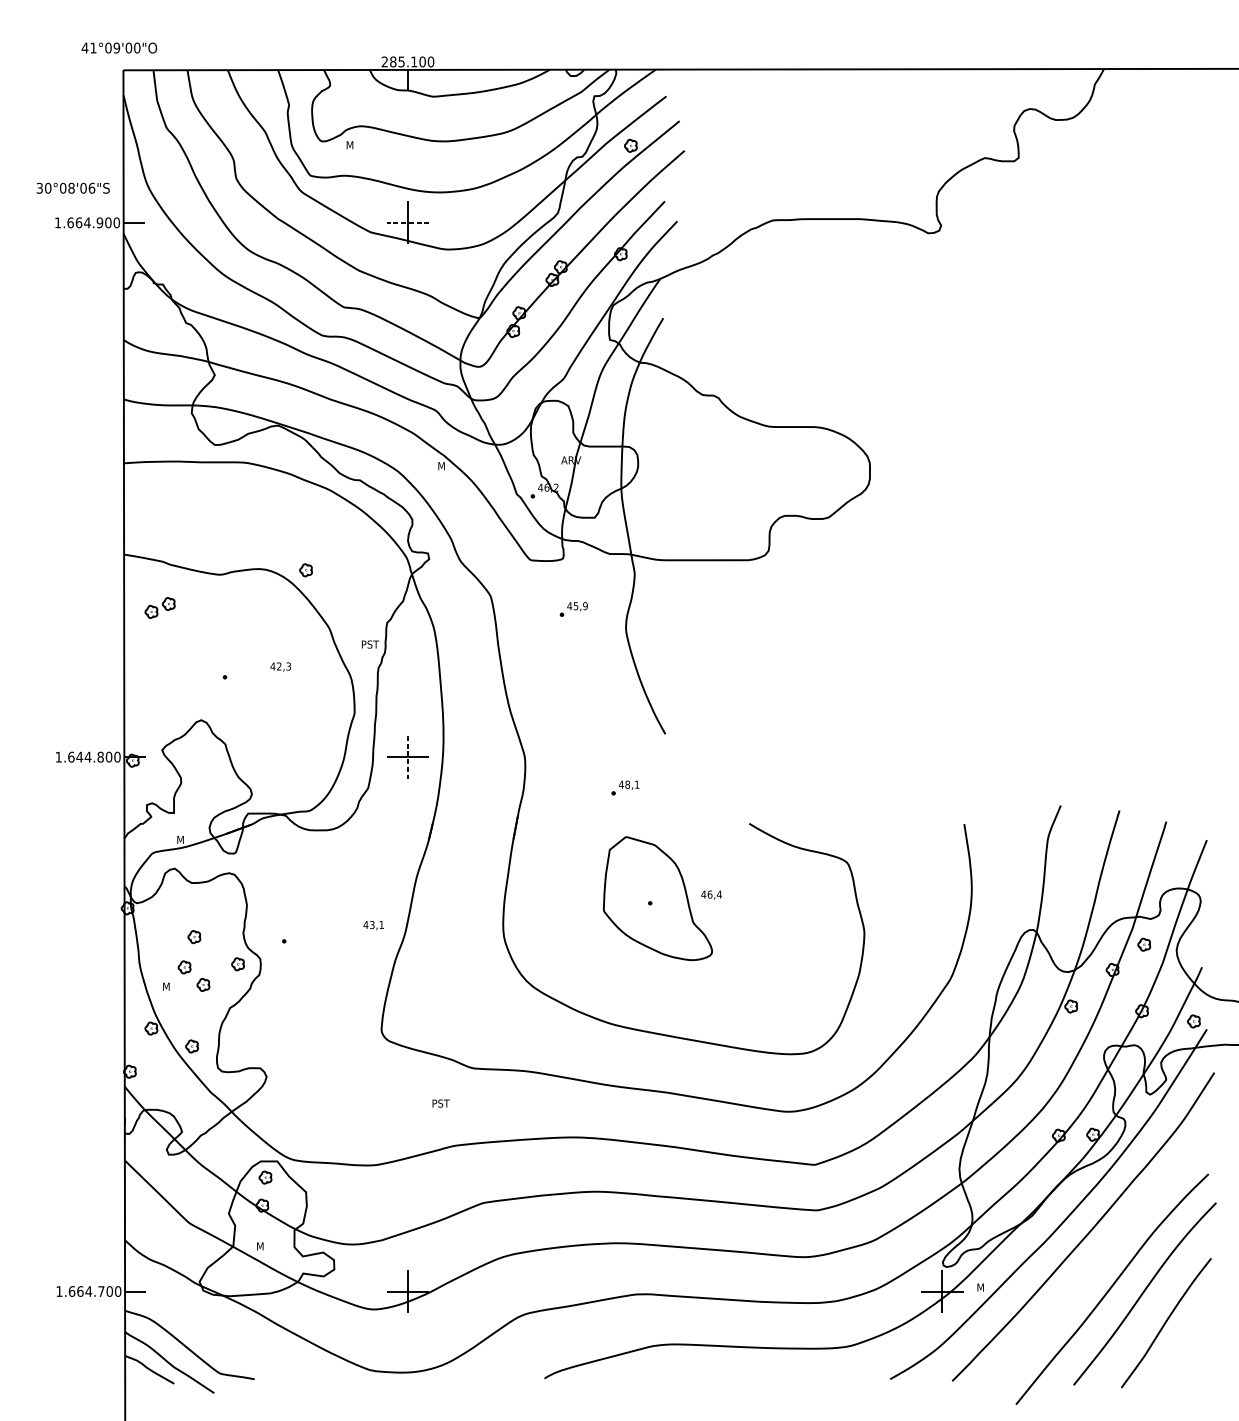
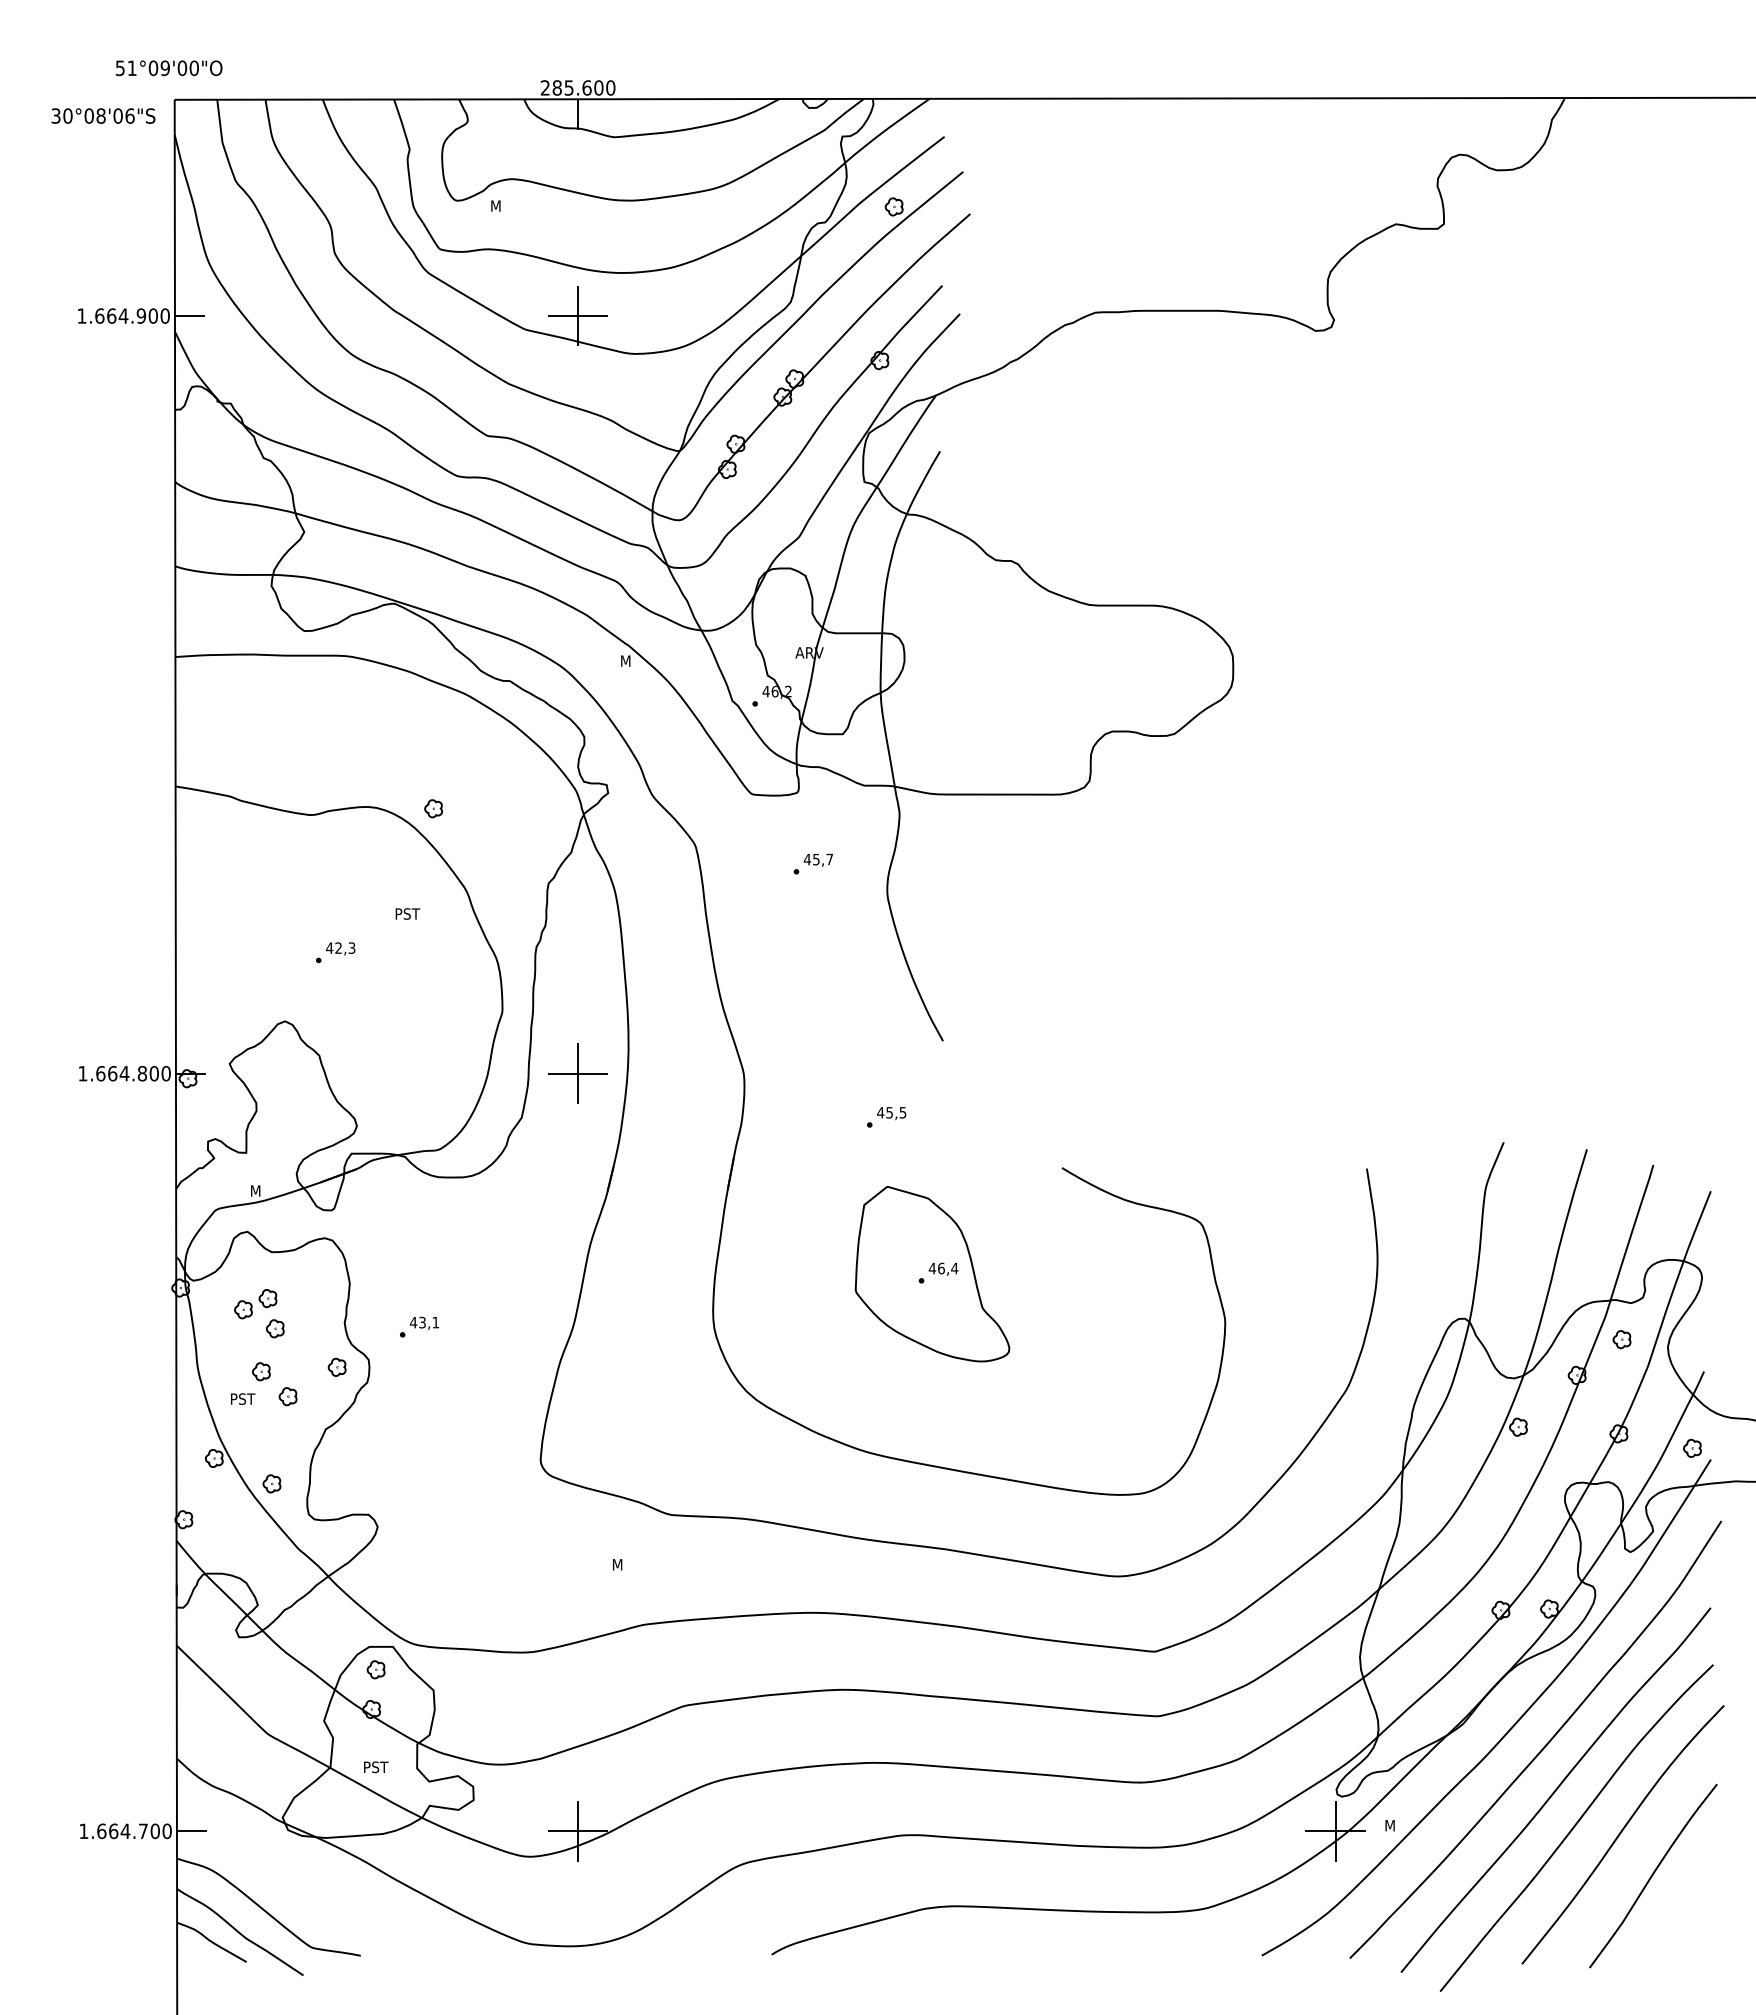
text: (85, 48) -> (120, 68), 41°09'00"O -> 51°09'00"O
text: (413, 61) -> (586, 87), 285.100 -> 285.600
text: (73, 187) -> (103, 115), moved
line: (407, 223) -> (577, 316), dashed -> solid
text: (585, 606) -> (829, 859), 45,9 -> 45,7
part: (159, 608) -> (255, 1304), moved
text: (370, 644) -> (407, 913), moved
text: (280, 666) -> (340, 948), moved
text: (79, 757) -> (112, 1073), 1.644.800 -> 1.664.800
line: (408, 757) -> (578, 1074), dashed -> solid
text: (632, 784) -> (896, 1112), 48,1 -> 45,5
text: (711, 894) -> (943, 1268), moved
text: (372, 925) -> (423, 1323), moved
text: (171, 986) -> (243, 1398), M -> PST
text: (441, 1103) -> (625, 1564), PST -> M
text: (265, 1246) -> (376, 1767), M -> PST
curve: (1097, 1262) -> (1555, 1789), added

